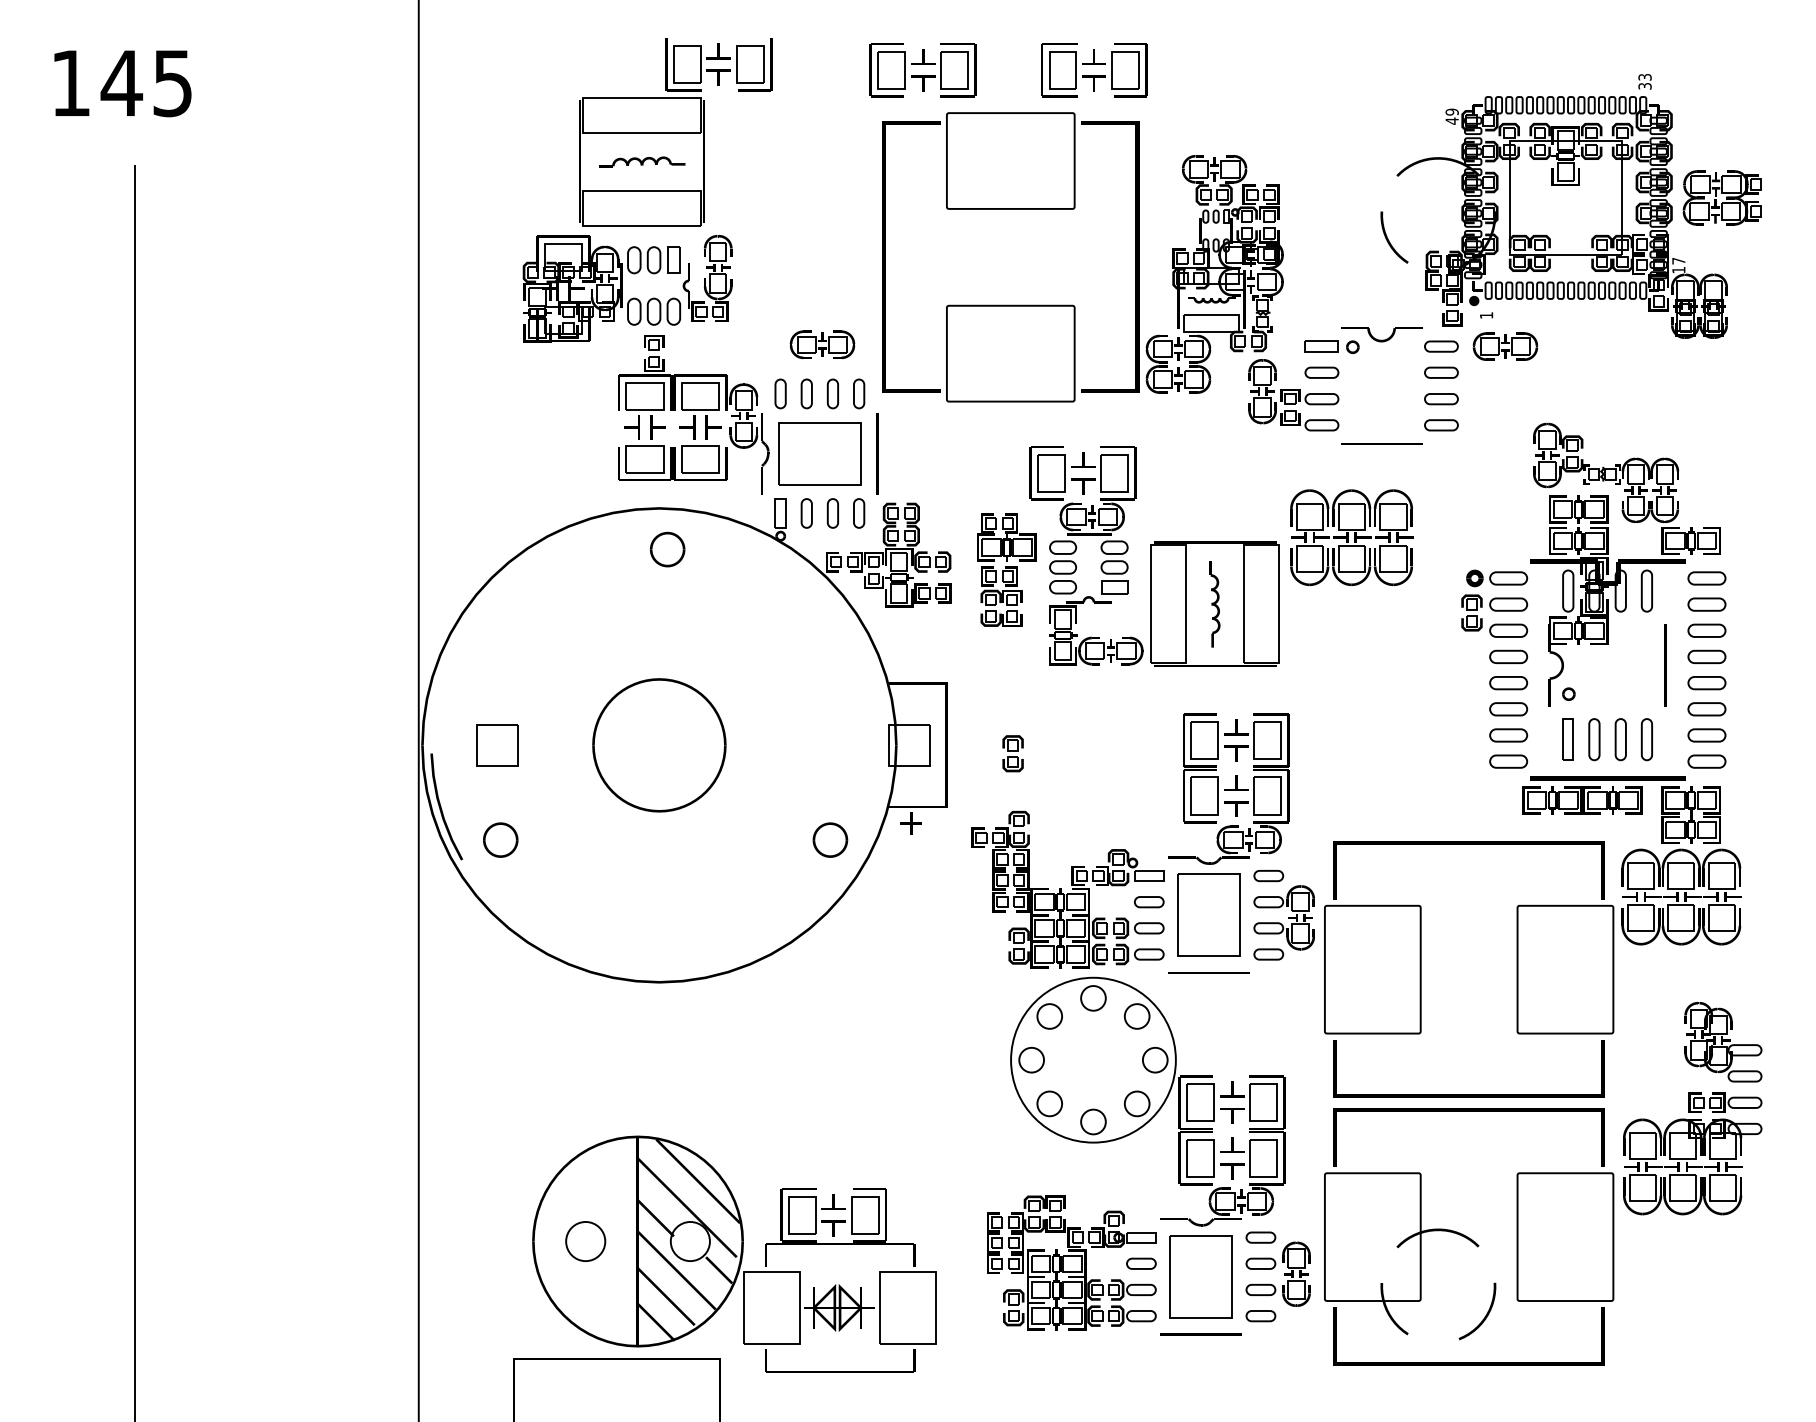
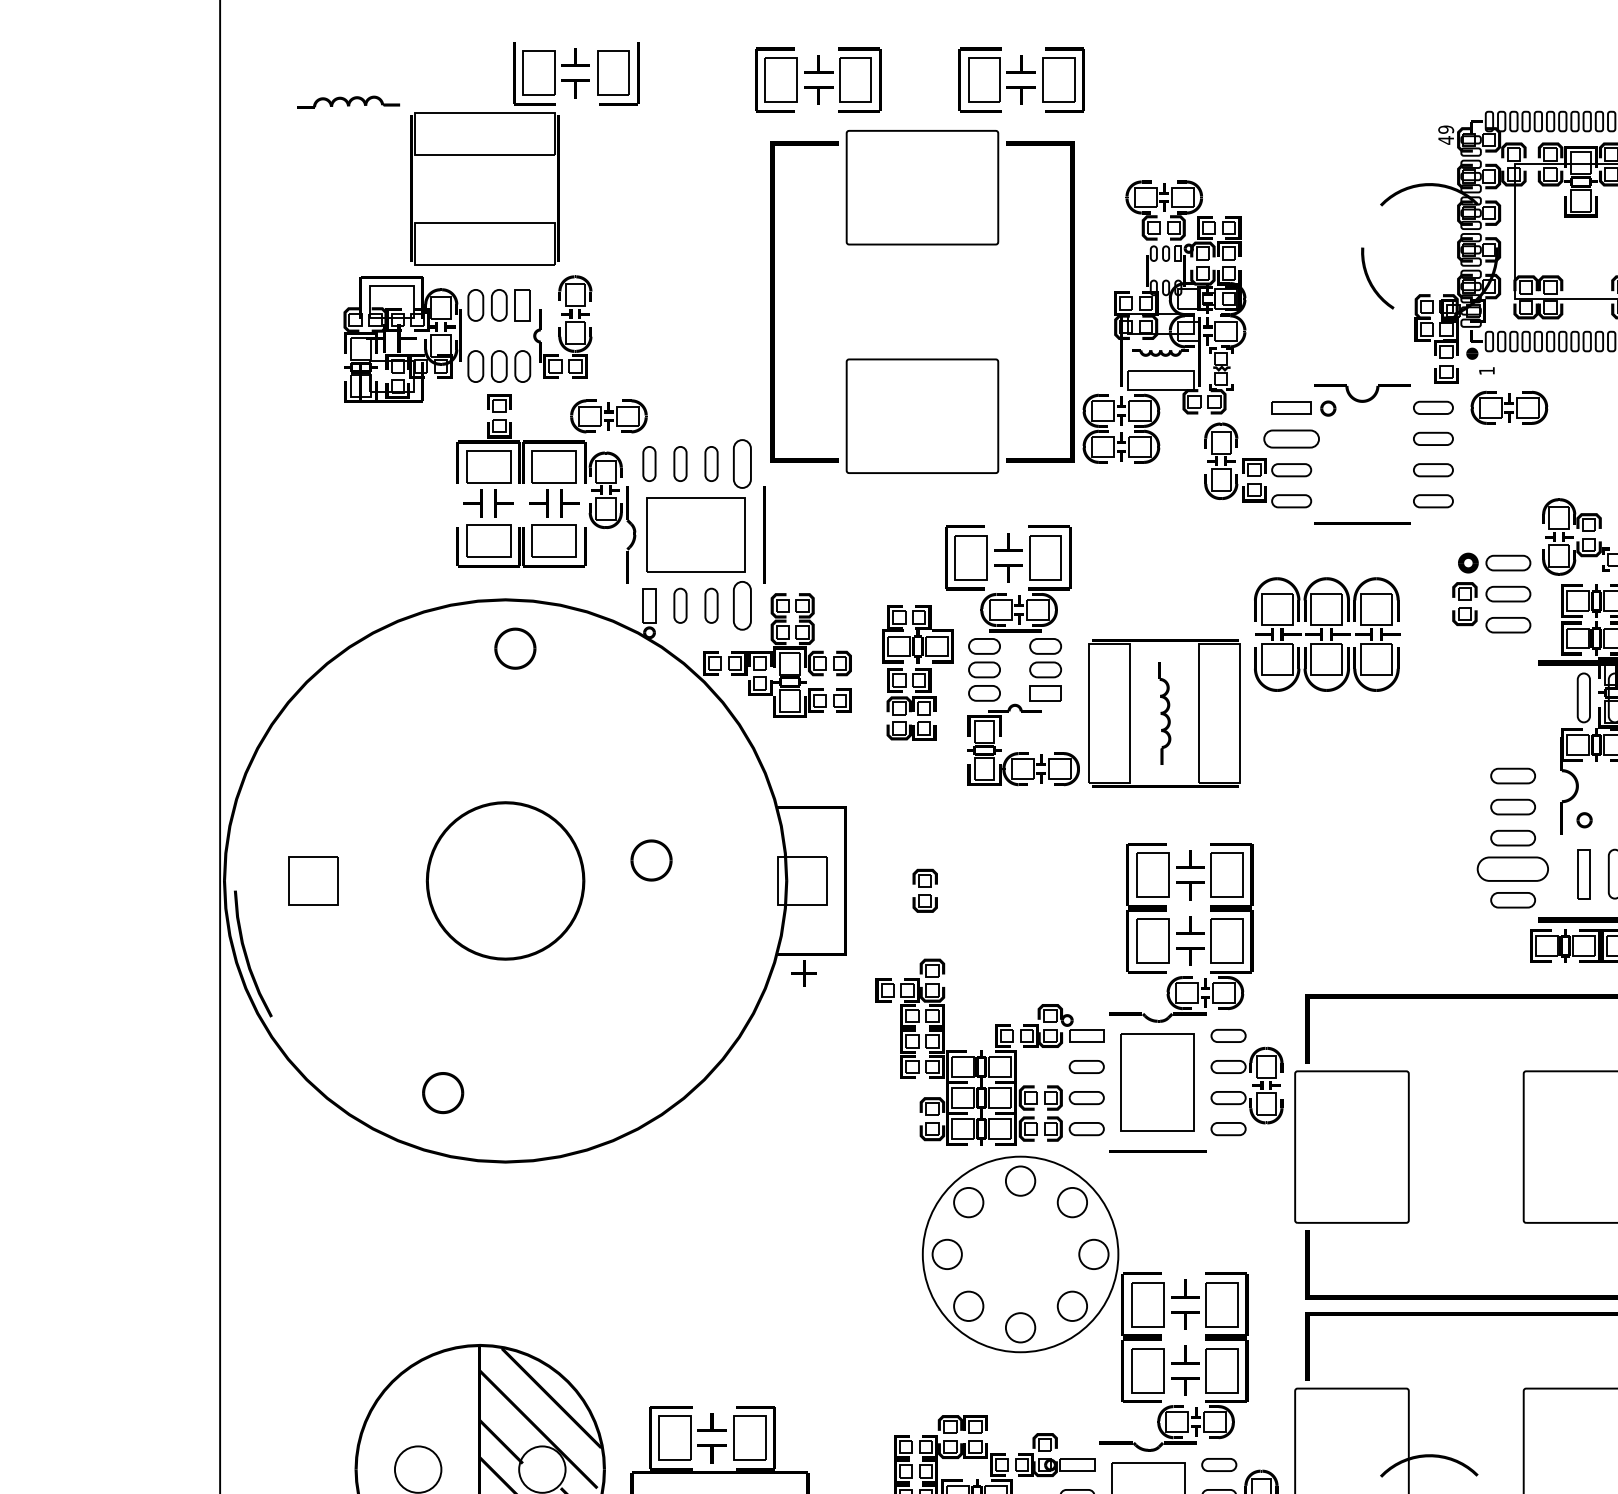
part: (642, 161) -> (349, 101), moved
part: (822, 344) -> (608, 416), moved
part: (1321, 372) -> (1291, 438), size x1.4
part: (859, 393) -> (743, 463), size x1.4
part: (859, 513) -> (743, 605), size x1.4
part: (1494, 603) -> (1491, 592), moved
part: (1508, 735) -> (1512, 869), size x1.6
part: (500, 839) -> (442, 1092), moved
part: (830, 839) -> (651, 859), moved

